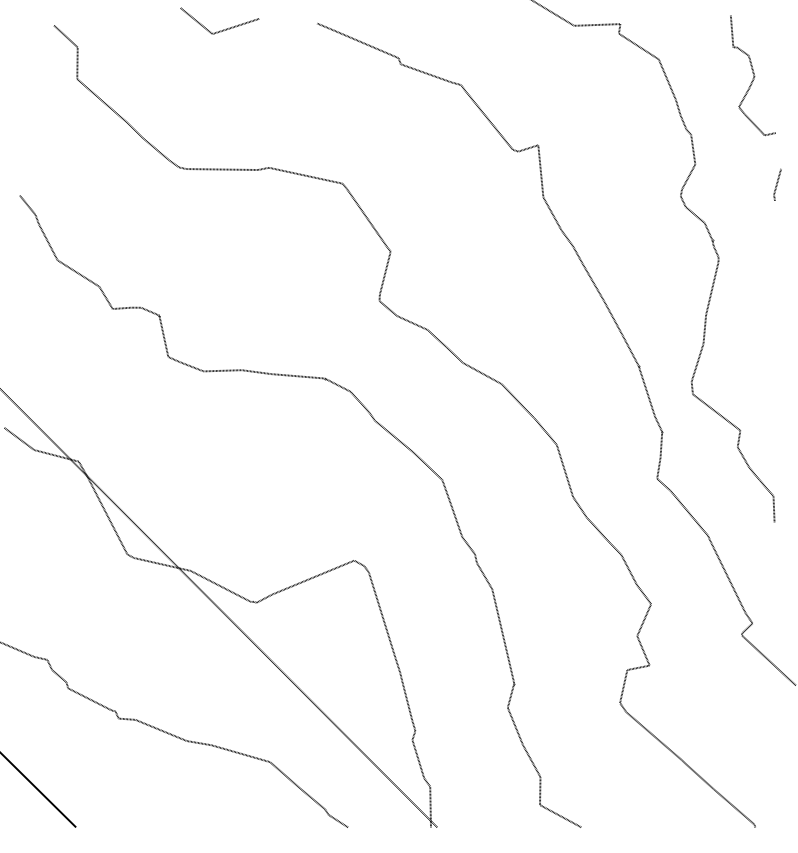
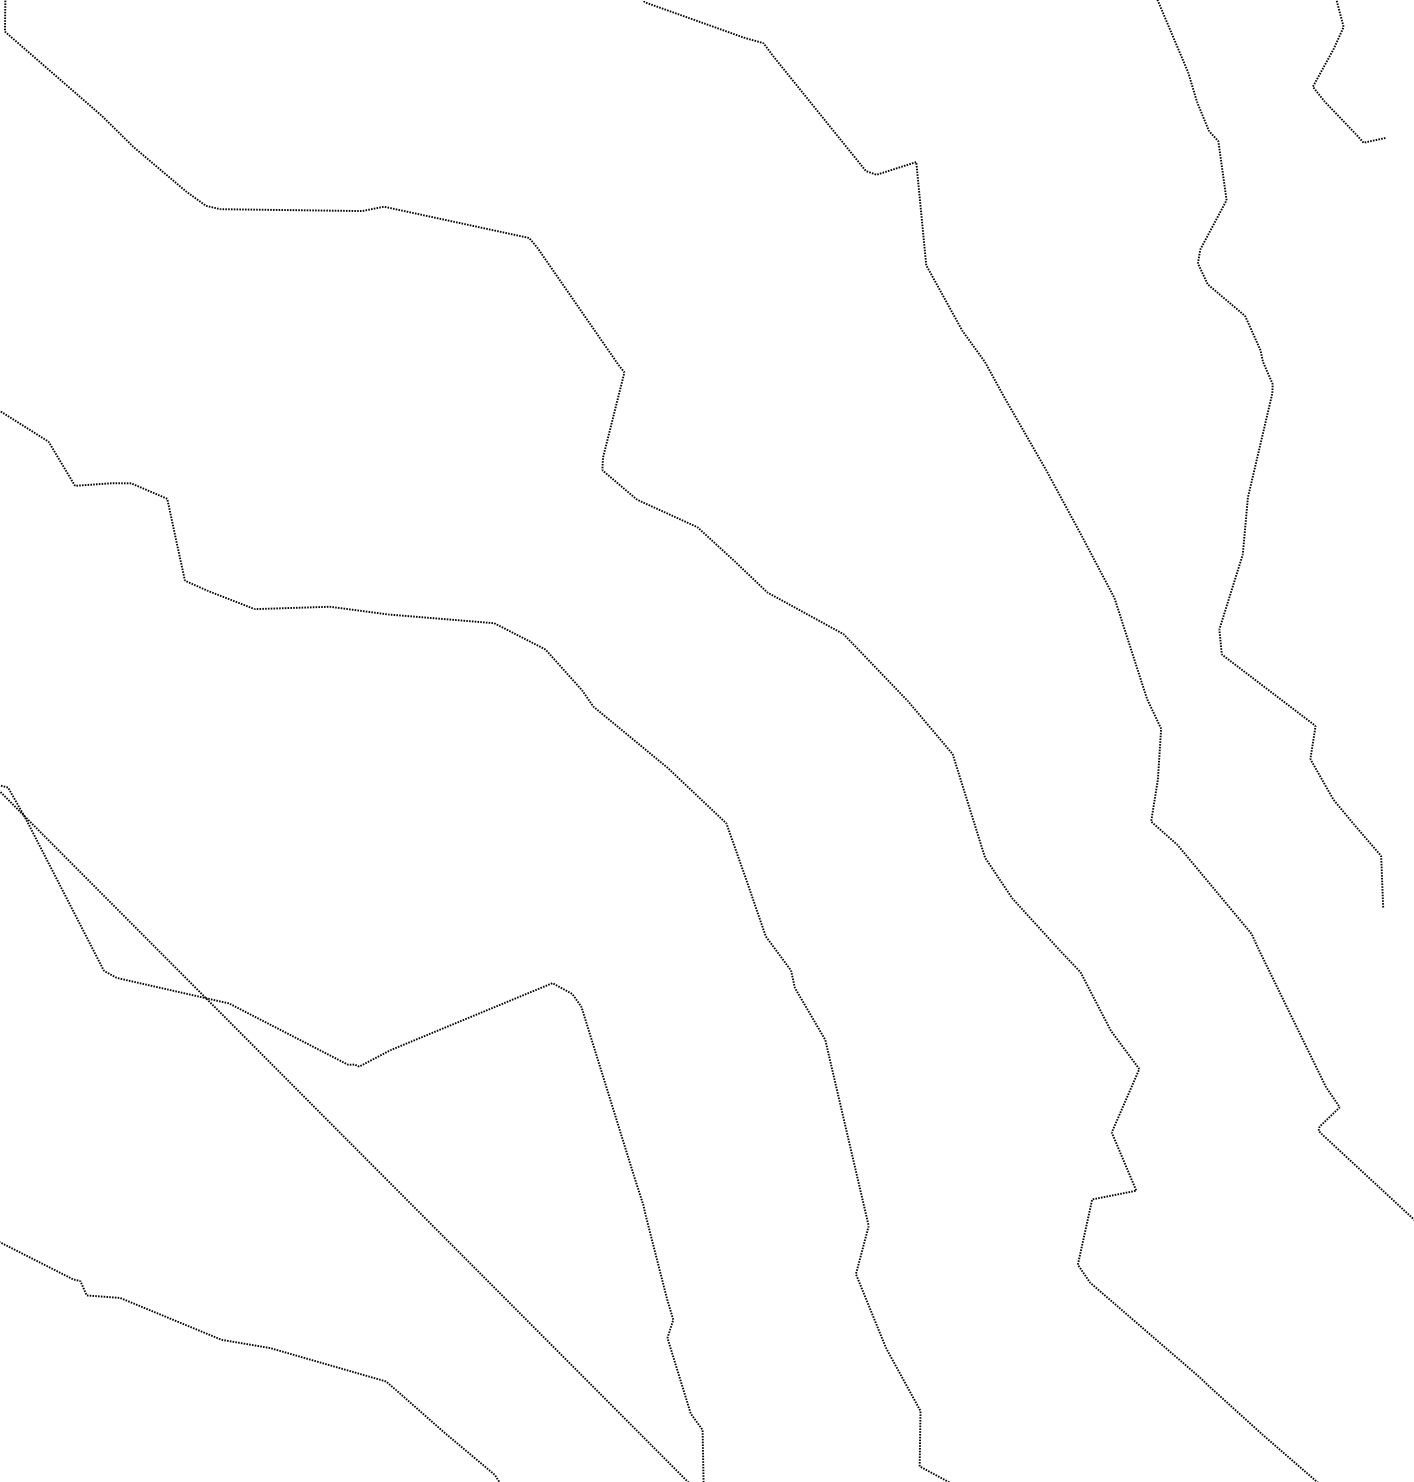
line: (777, 184) -> (1388, 239), removed

